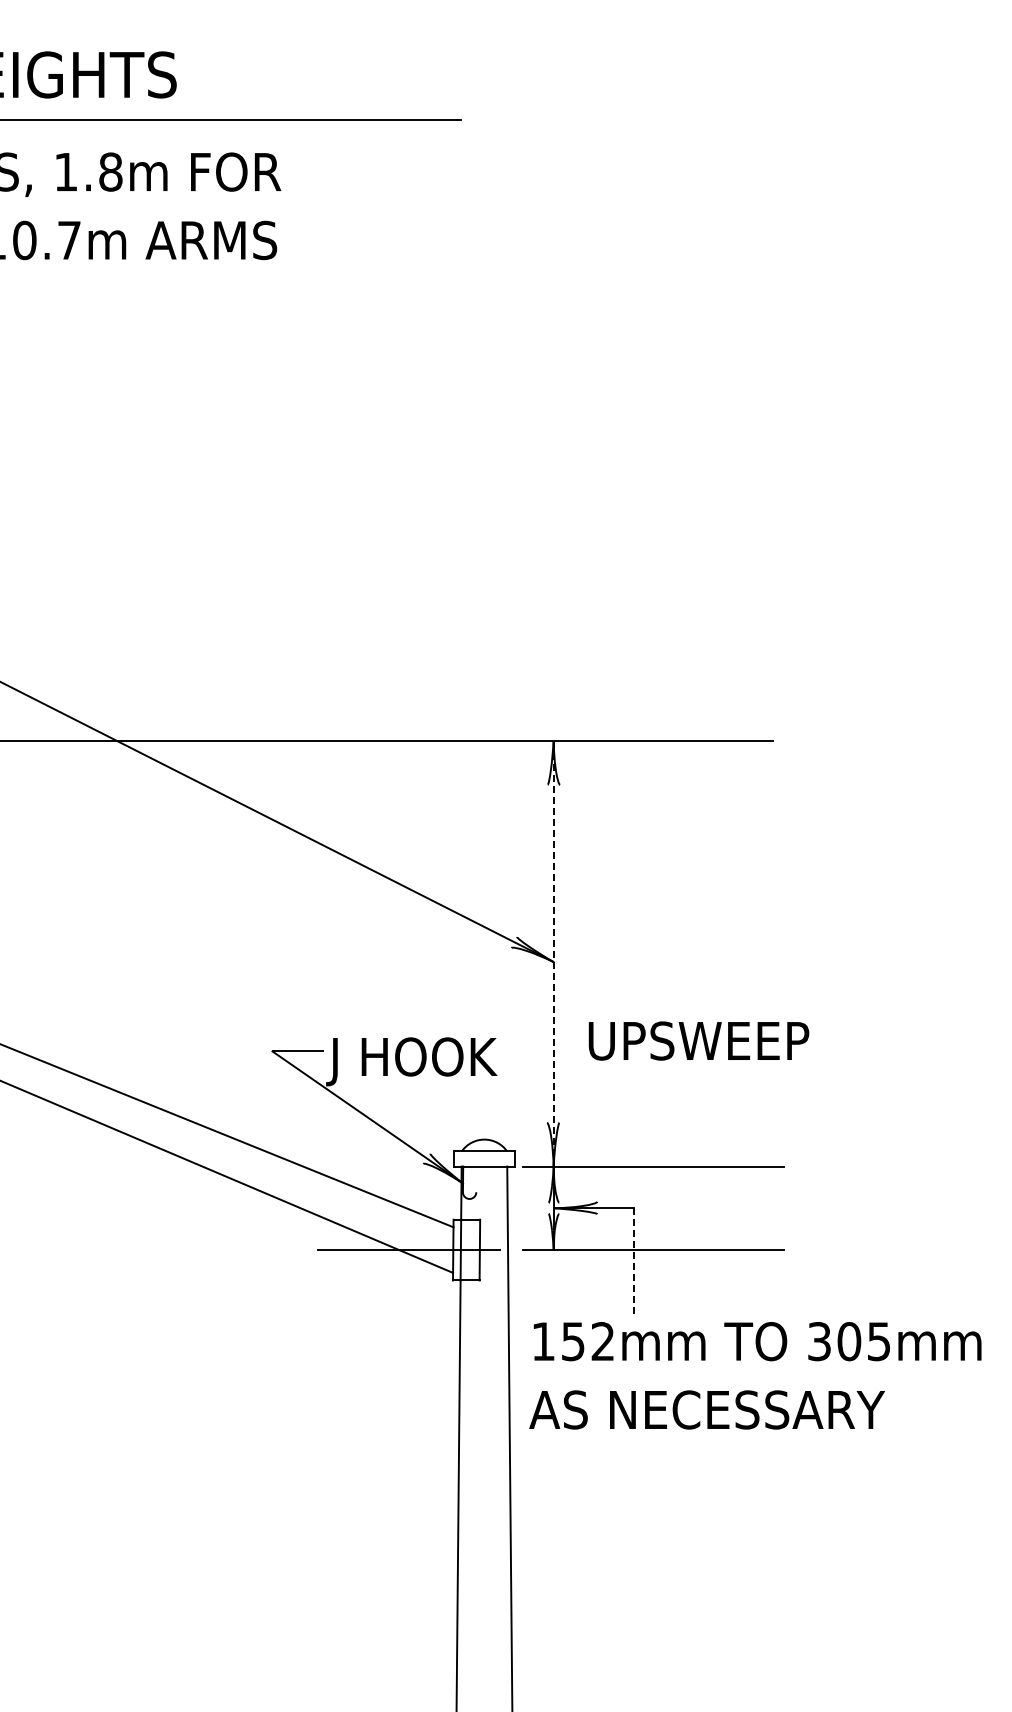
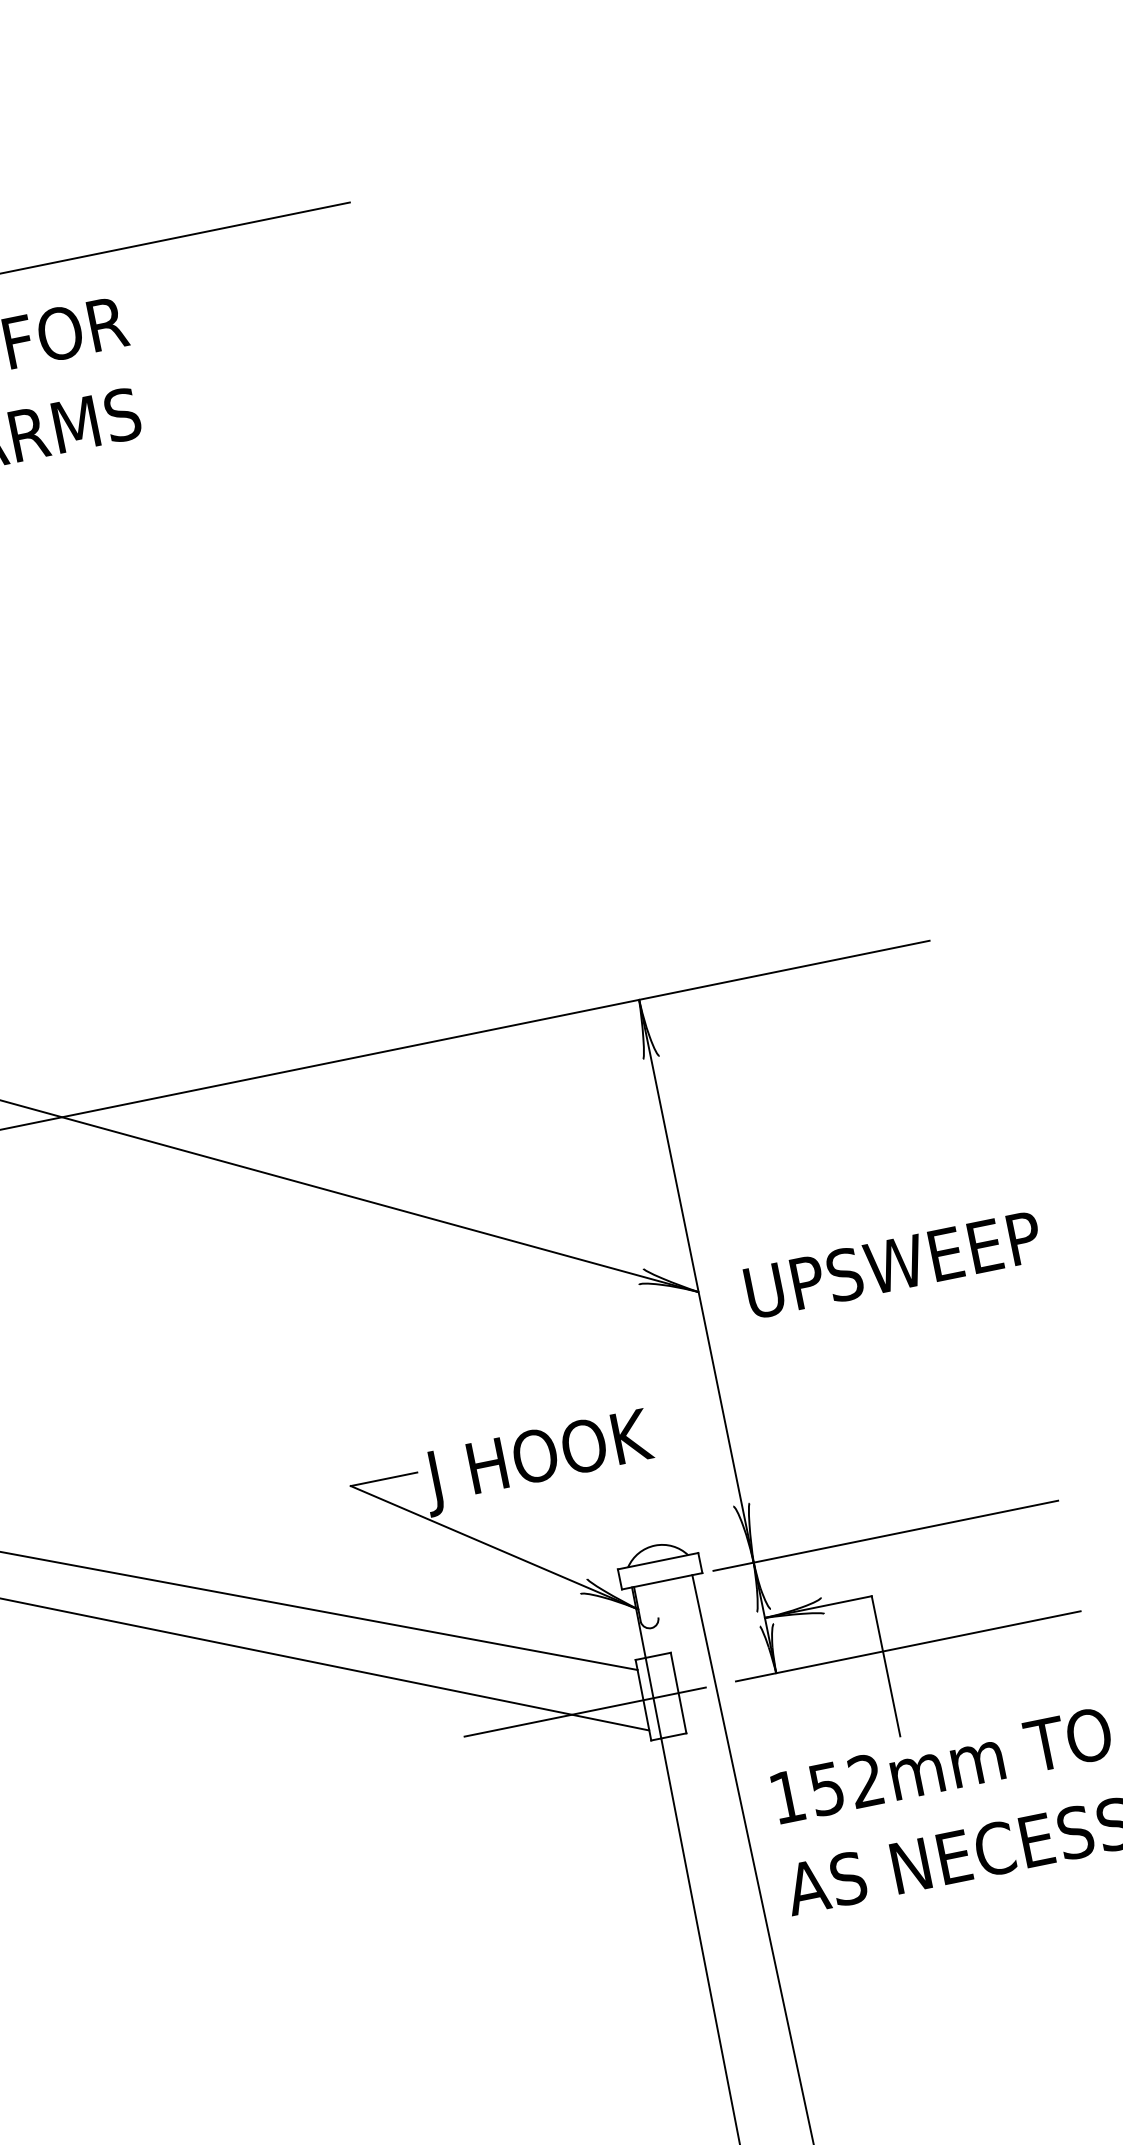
line: (553, 953) -> (696, 1280), dashed -> solid
text: (698, 1040) -> (892, 1264), moved
line: (634, 1261) -> (886, 1666), dashed -> solid

